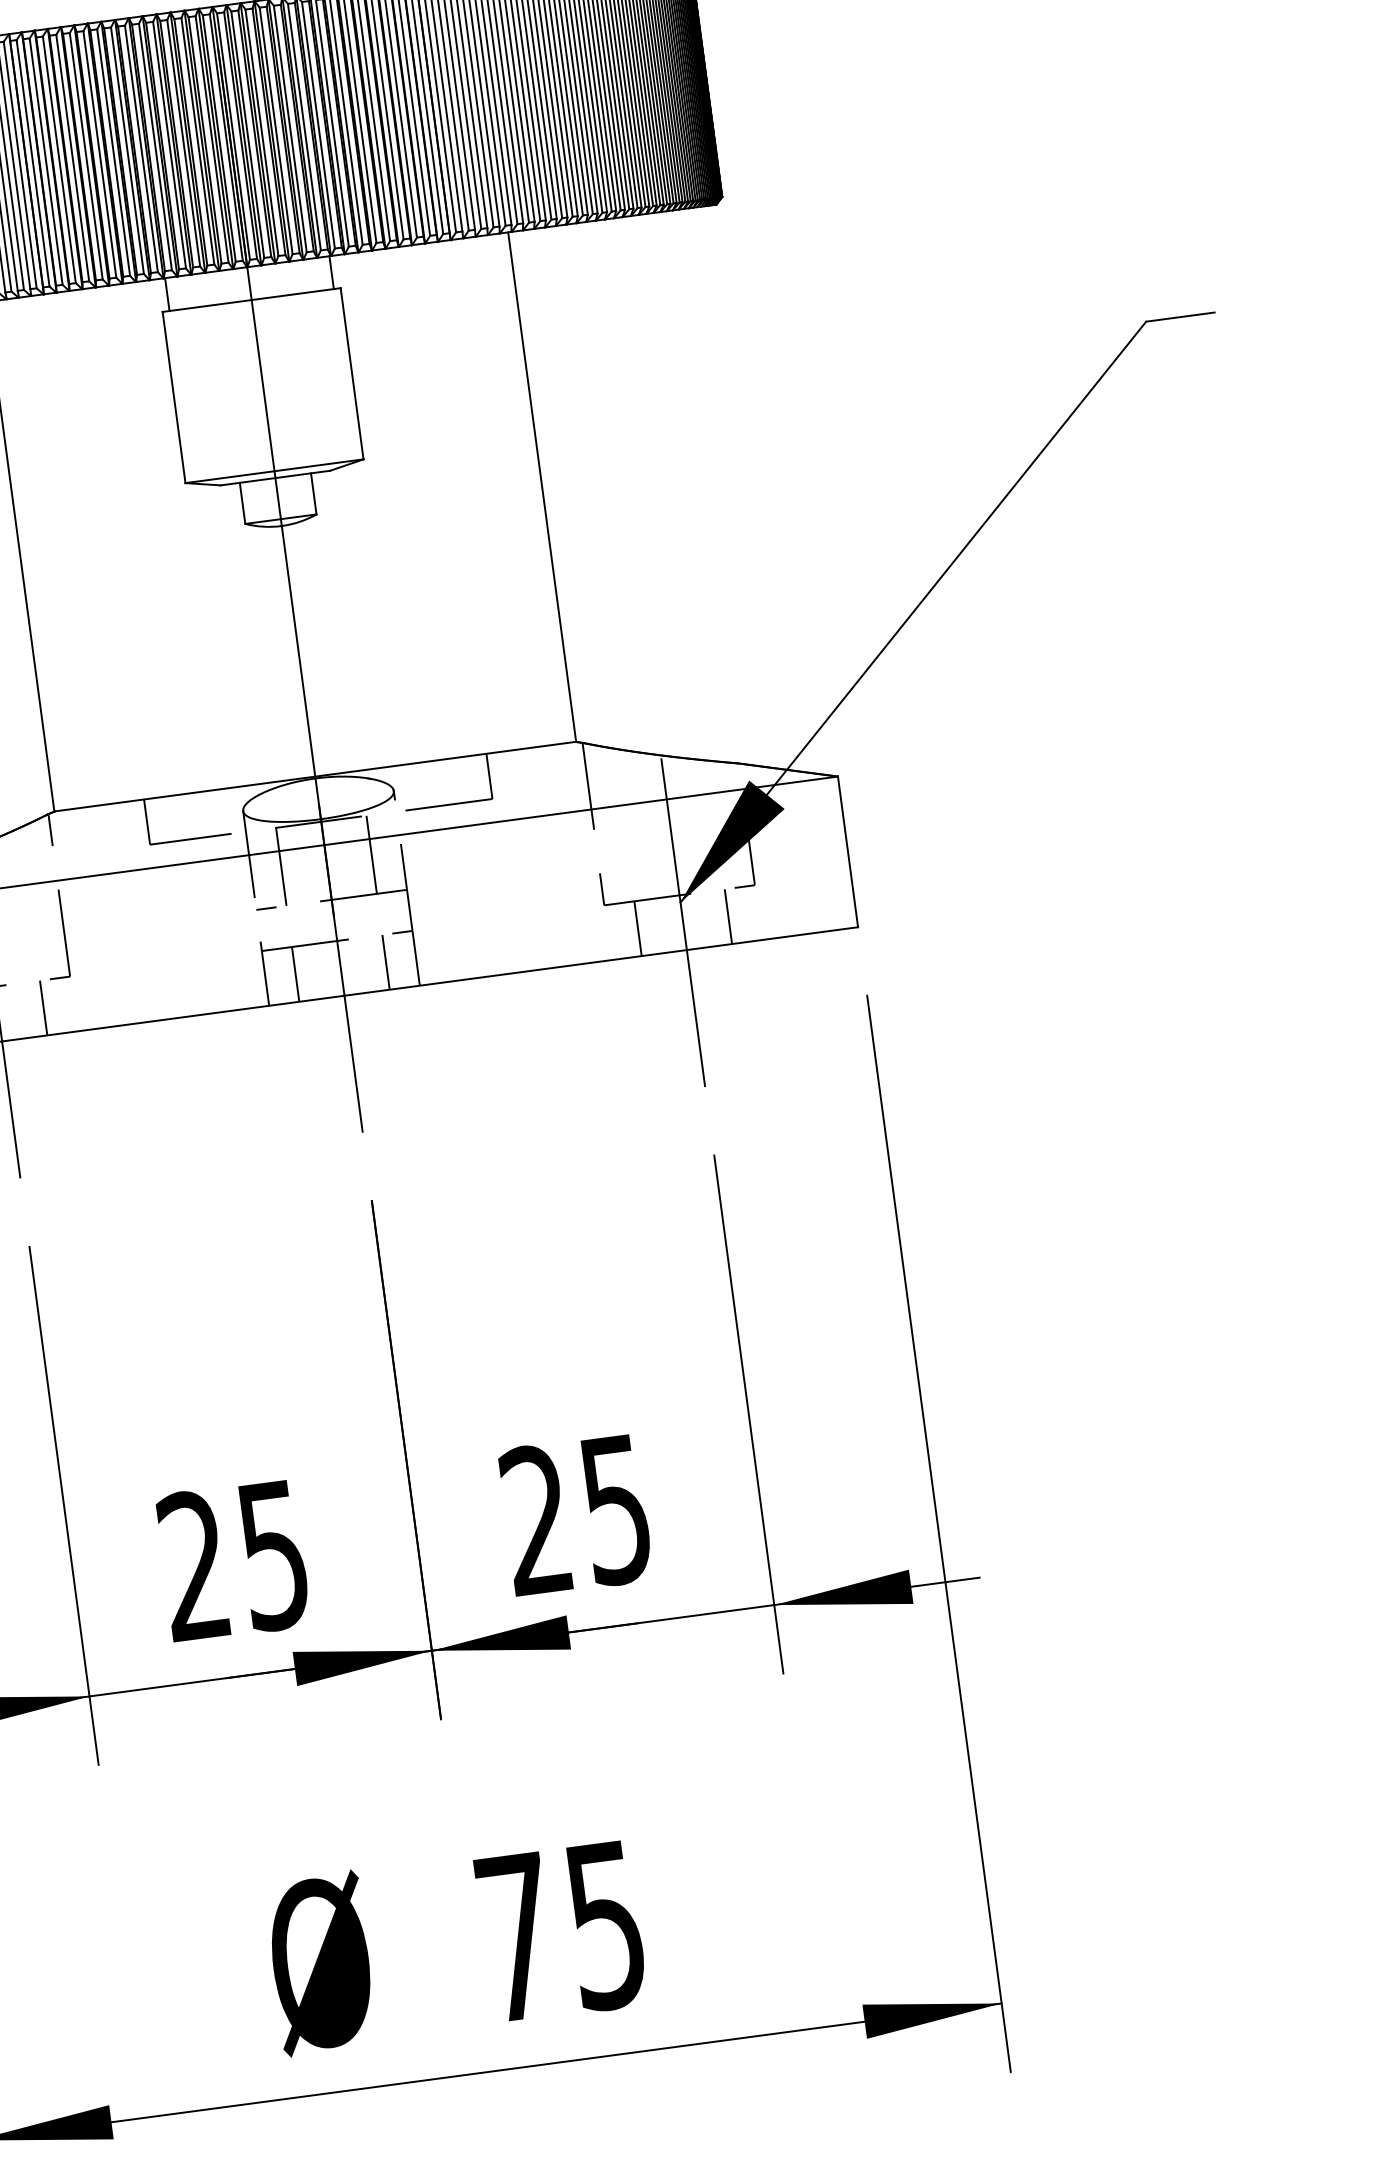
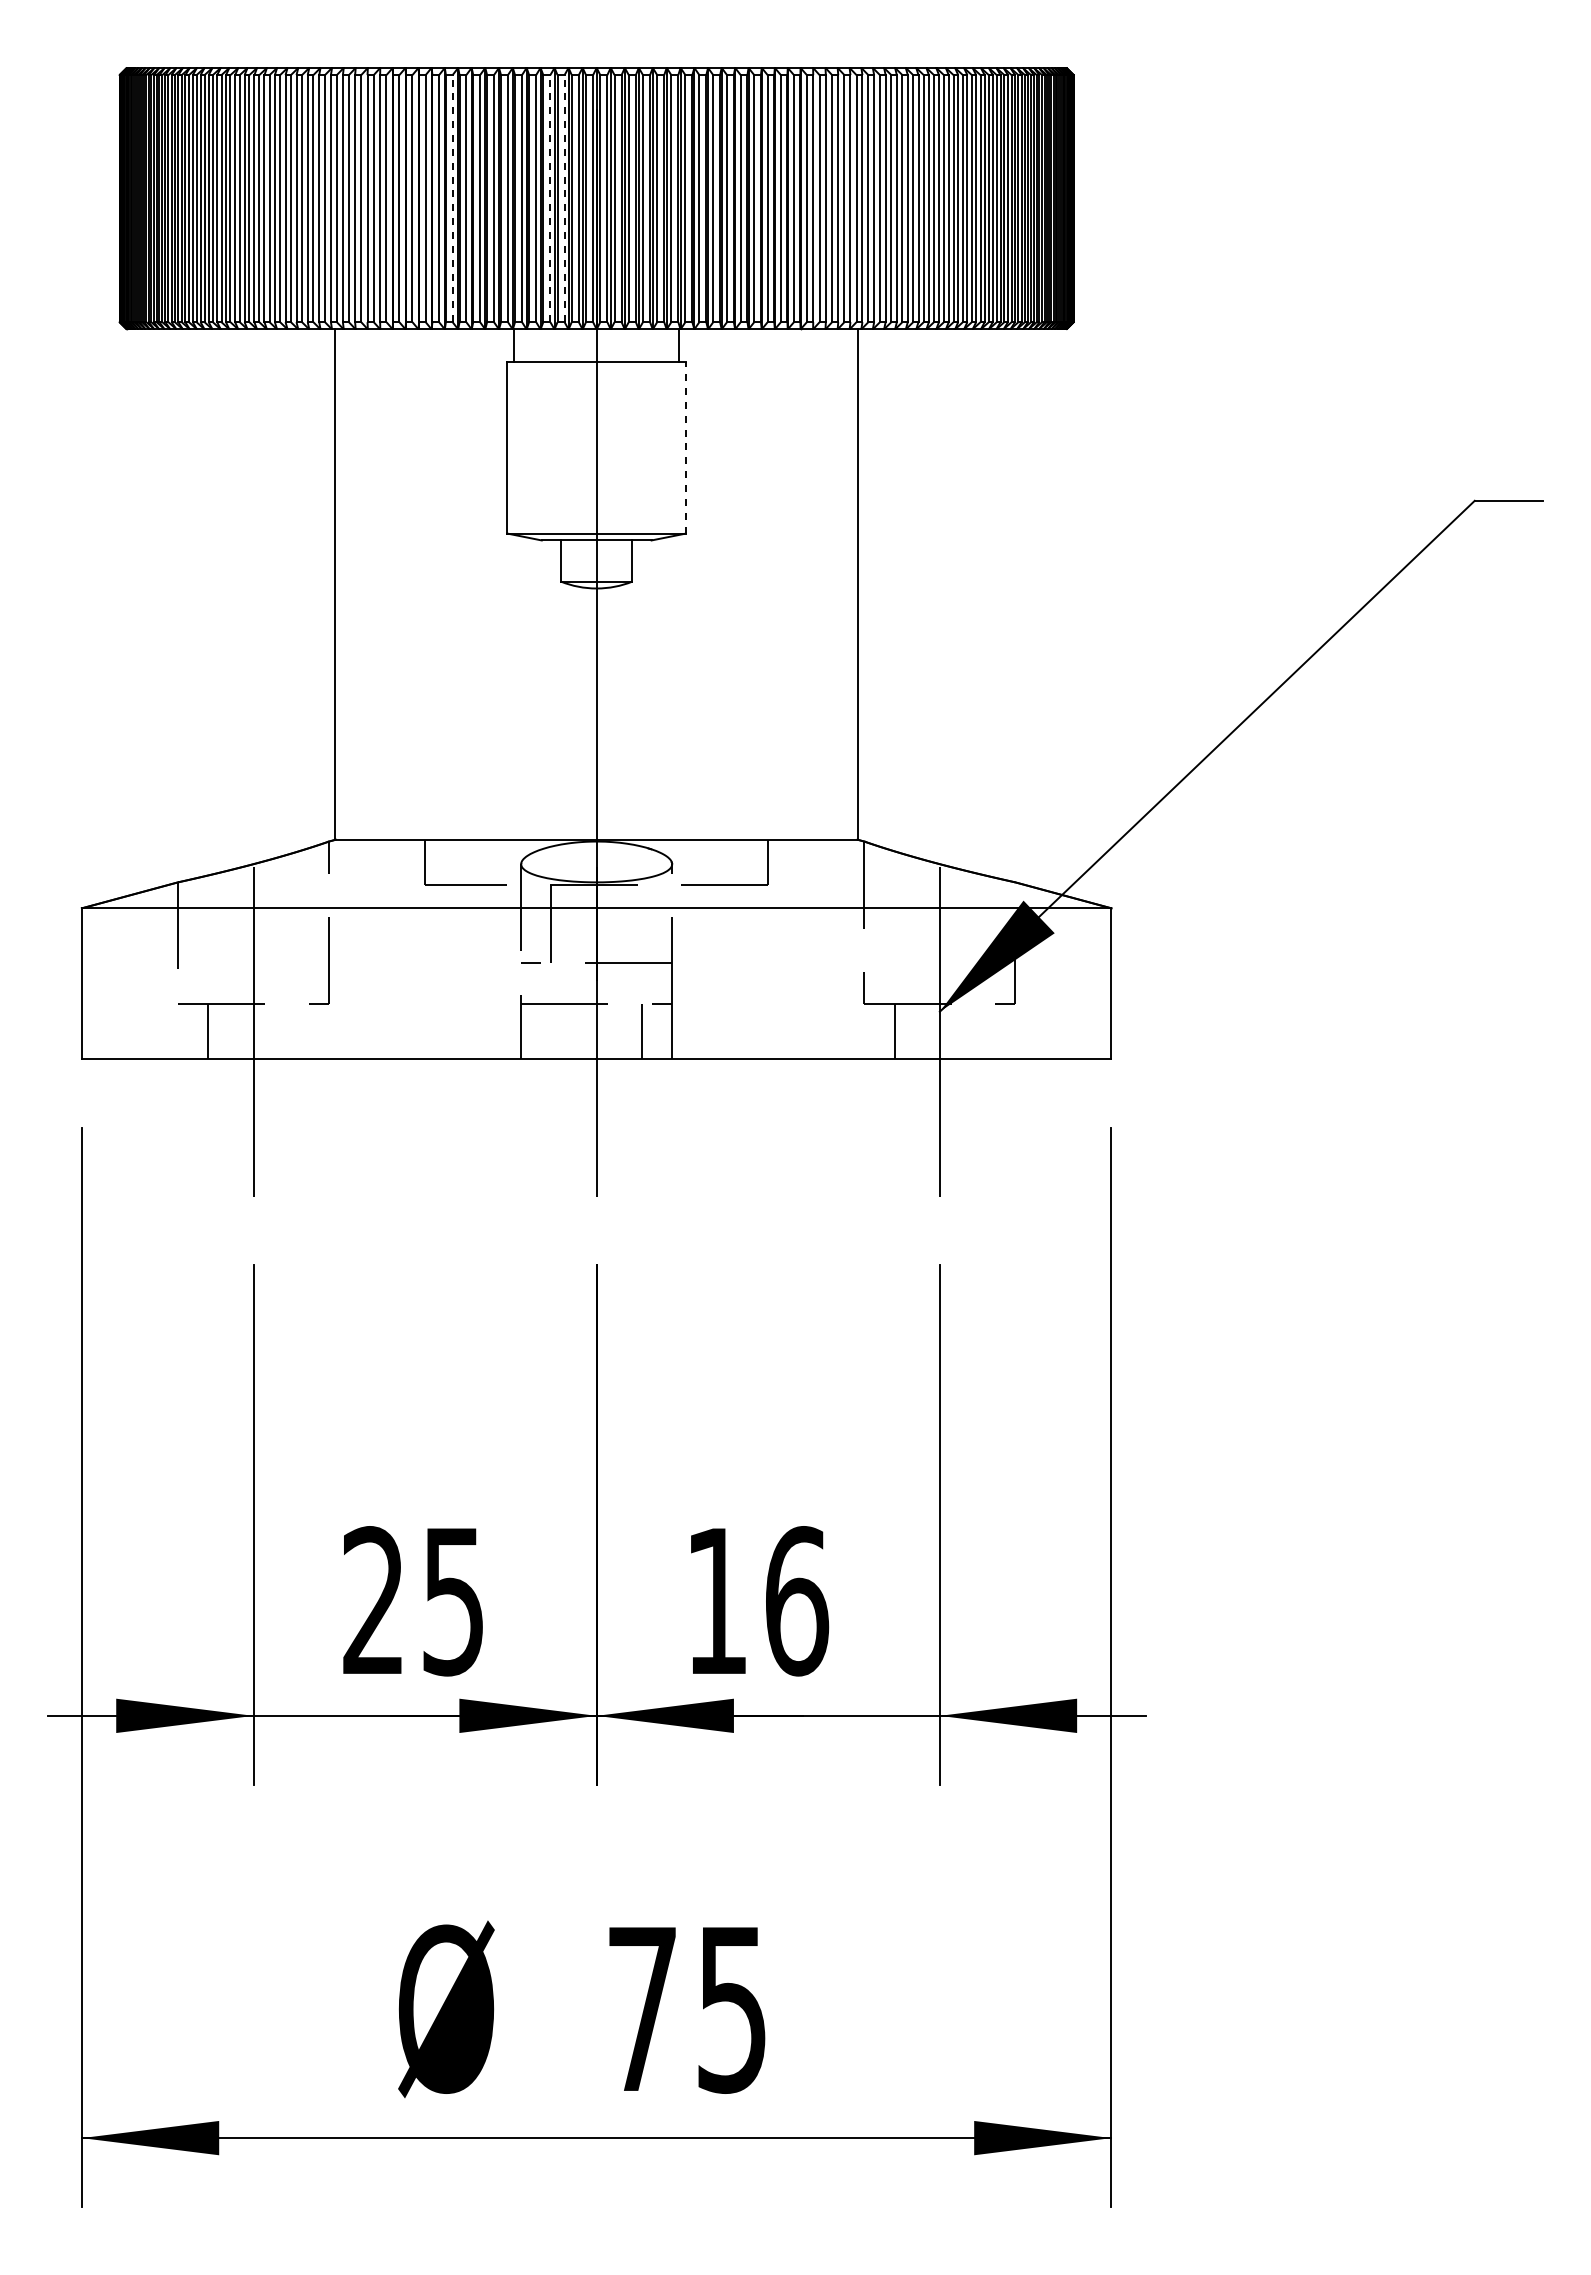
line: (197, 141) -> (564, 198), solid -> dashed
line: (183, 143) -> (550, 198), solid -> dashed
line: (86, 156) -> (452, 198), solid -> dashed
line: (351, 373) -> (685, 447), solid -> dashed
line: (371, 855) -> (641, 924), removed
line: (728, 916) -> (985, 1031), removed
line: (295, 974) -> (551, 1031), removed
line: (43, 1007) -> (298, 1031), removed
text: (577, 1515) -> (757, 1601), 25 -> 16

